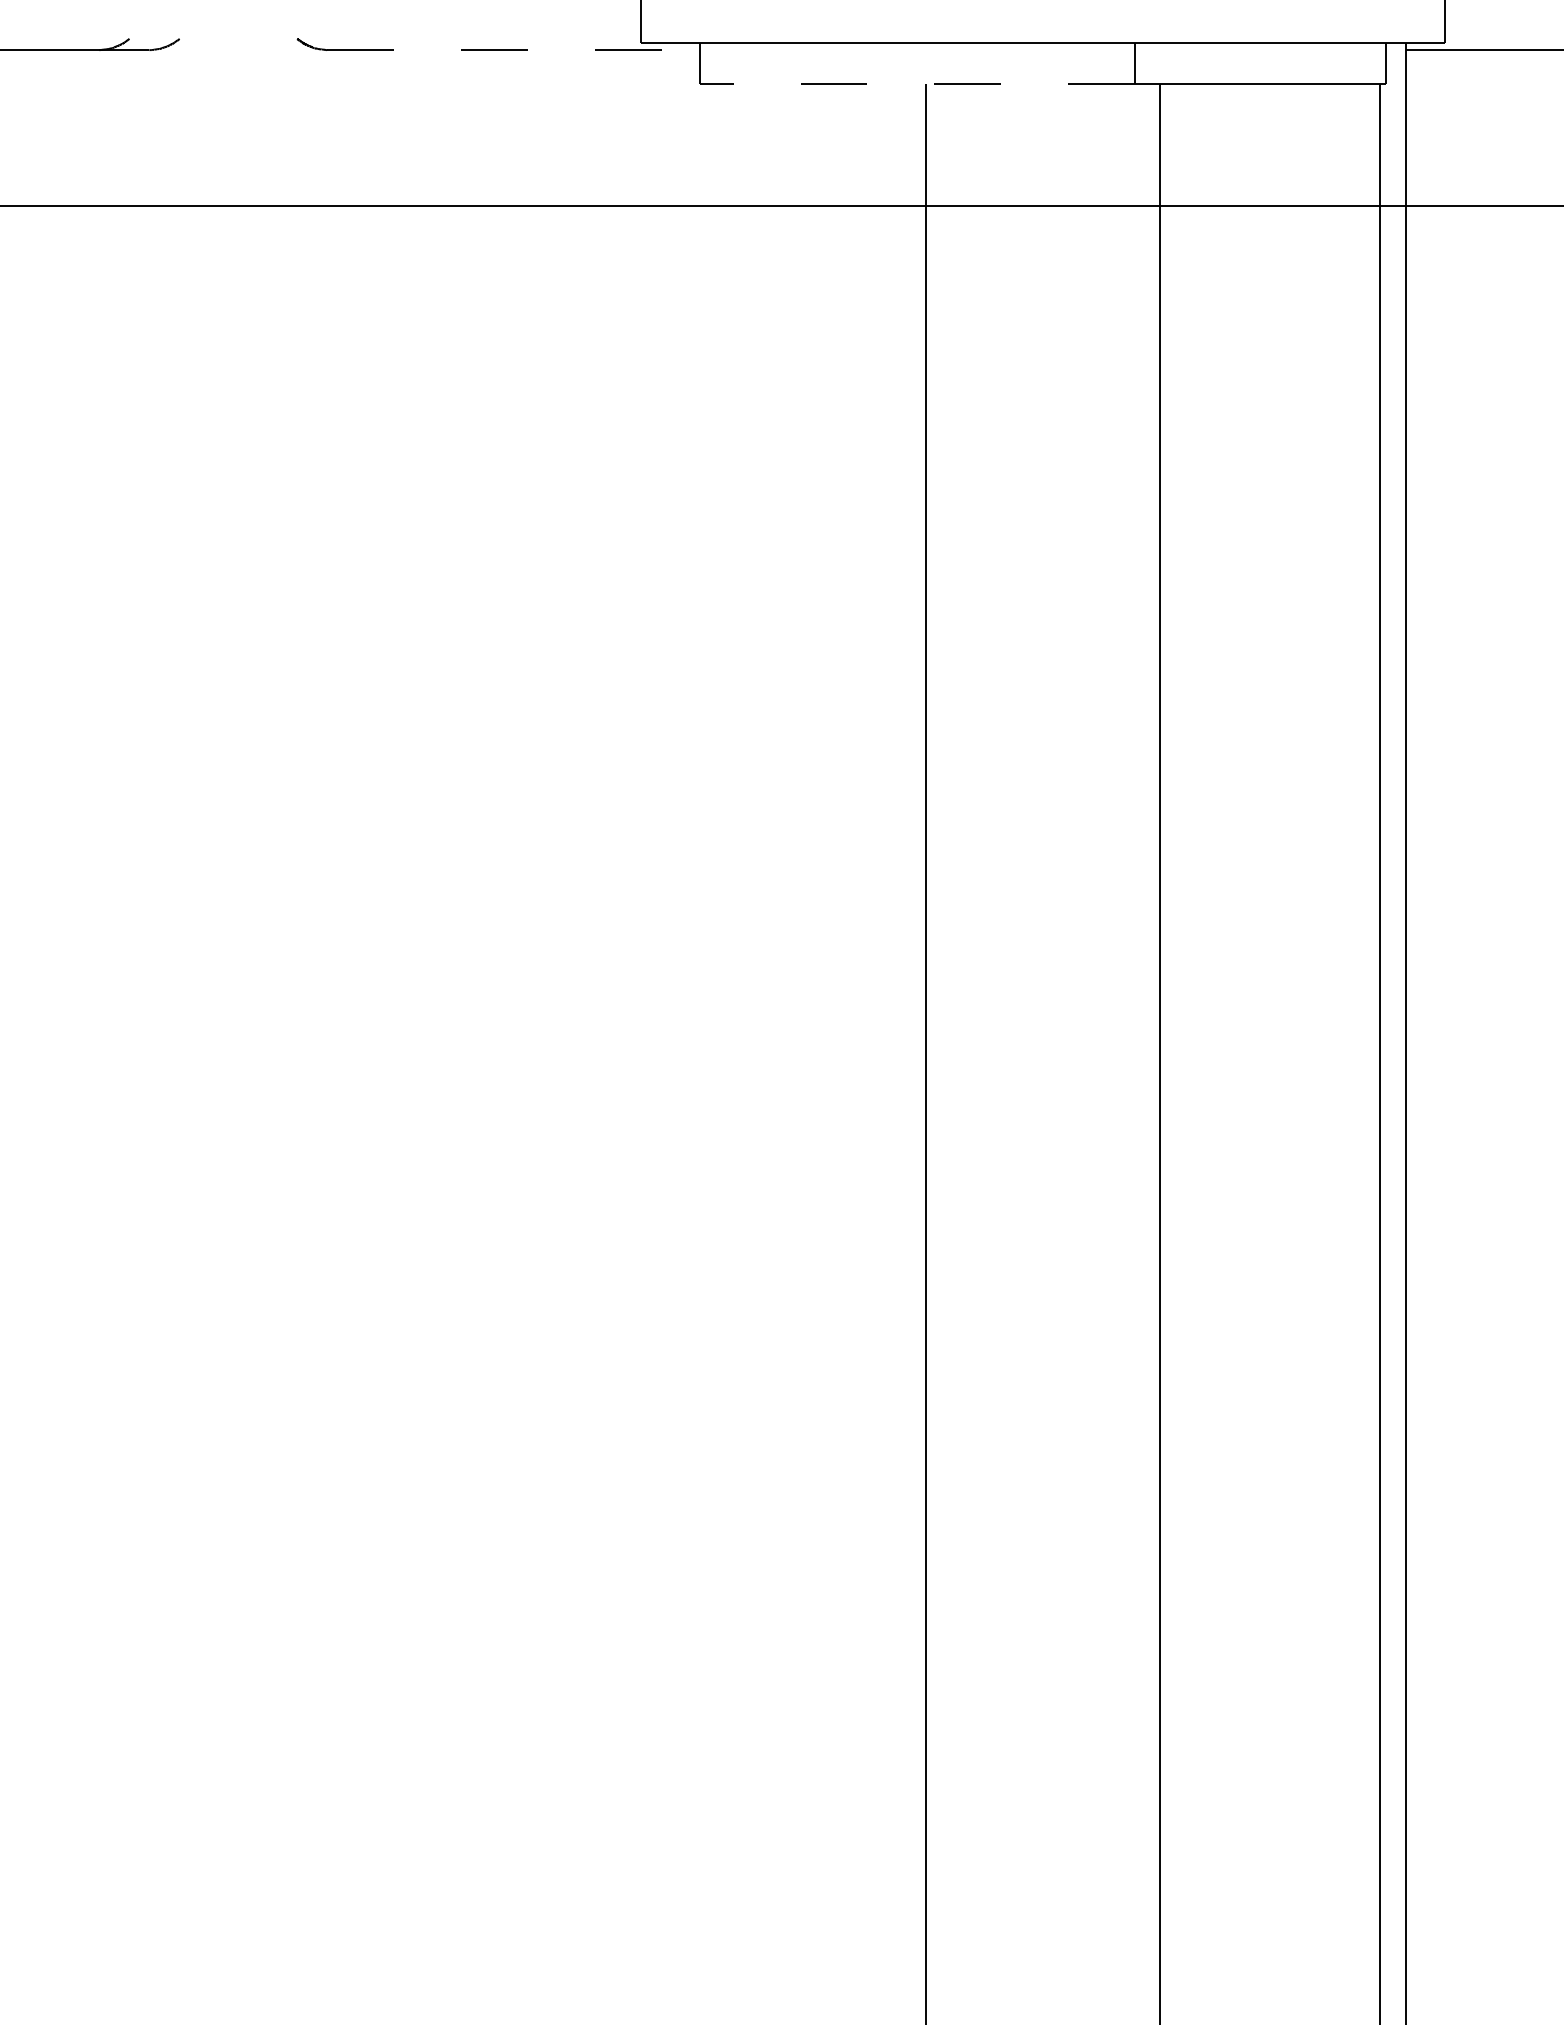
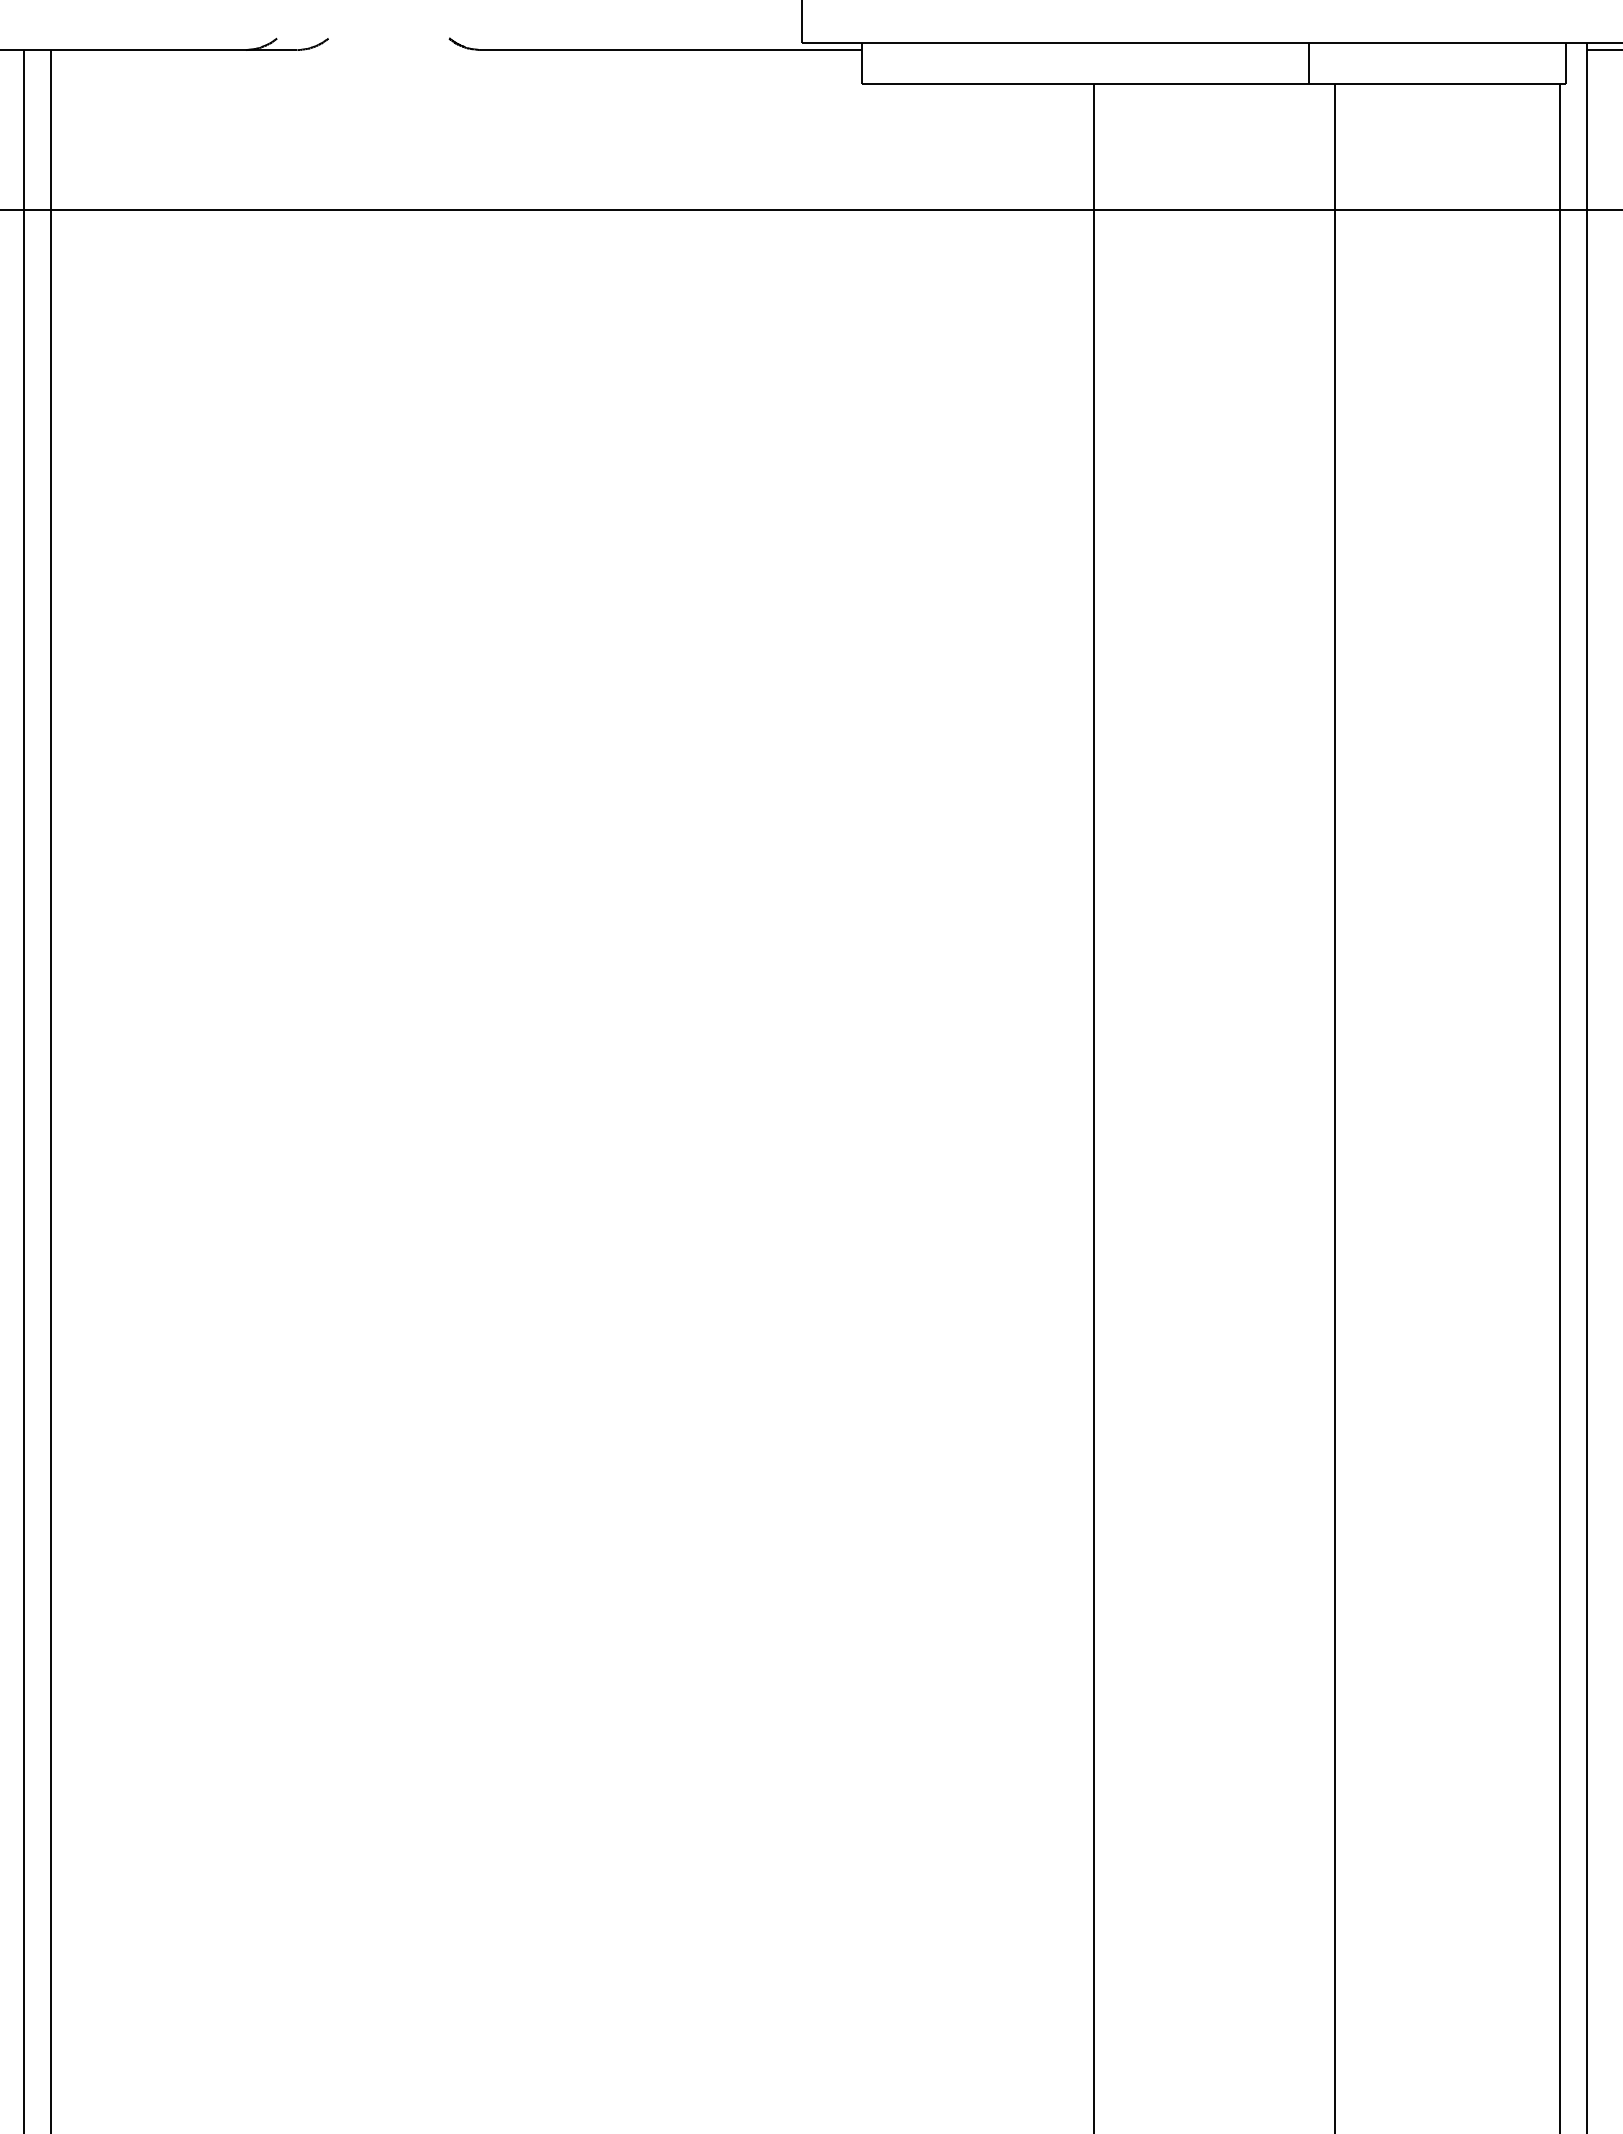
line: (513, 50) -> (671, 50), dashed -> solid
line: (916, 83) -> (1084, 84), dashed -> solid

